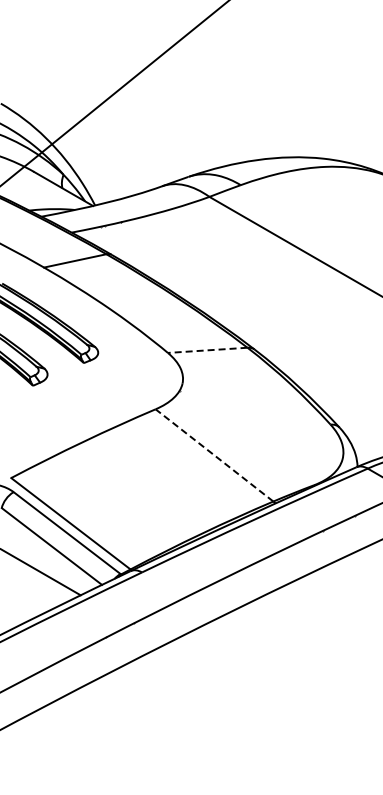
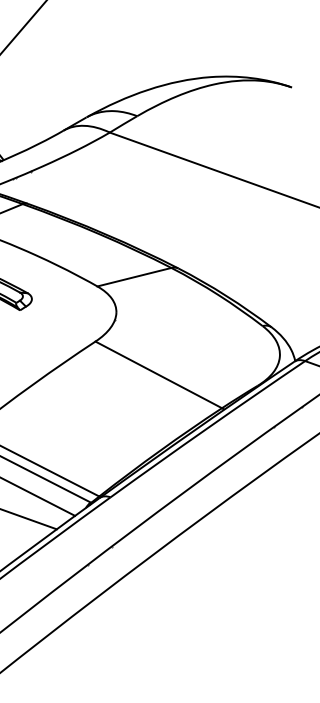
line: (207, 350) -> (134, 277), dashed -> solid
line: (214, 455) -> (158, 374), dashed -> solid

